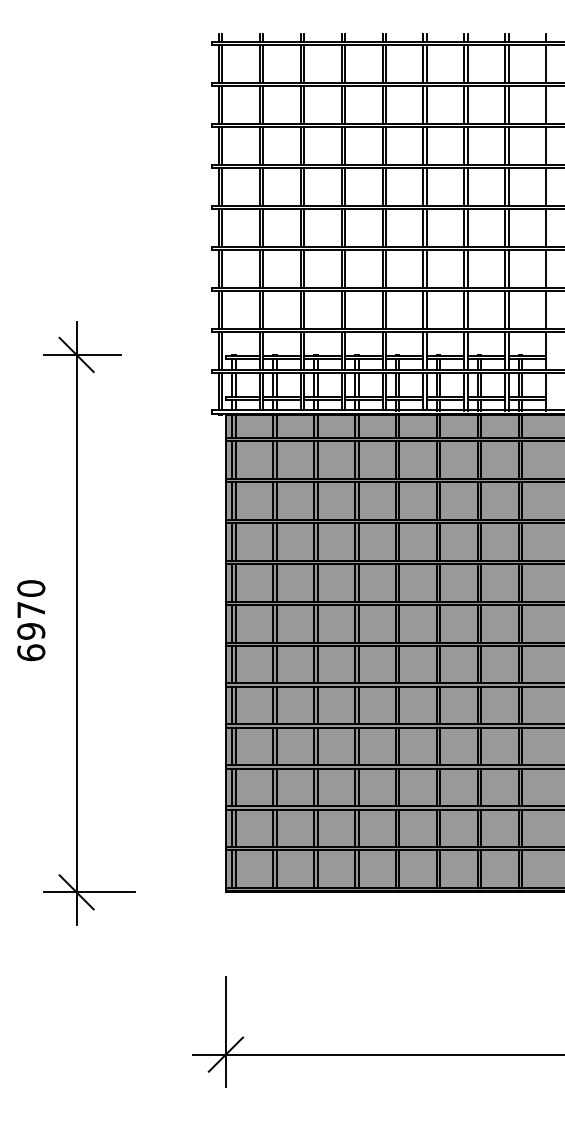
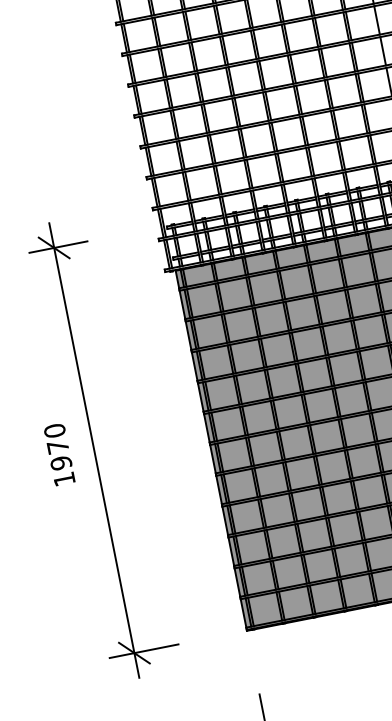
text: (31, 652) -> (64, 479), 6970 -> 1970

